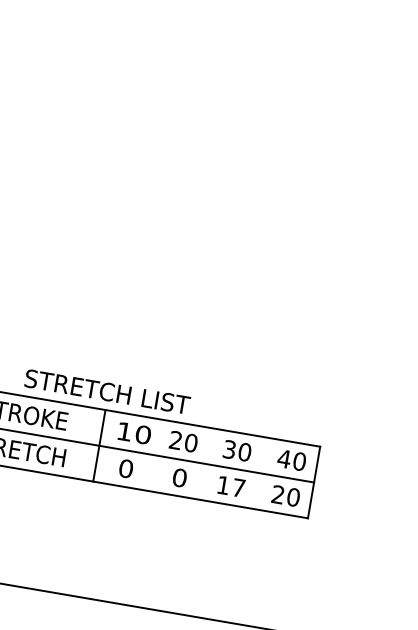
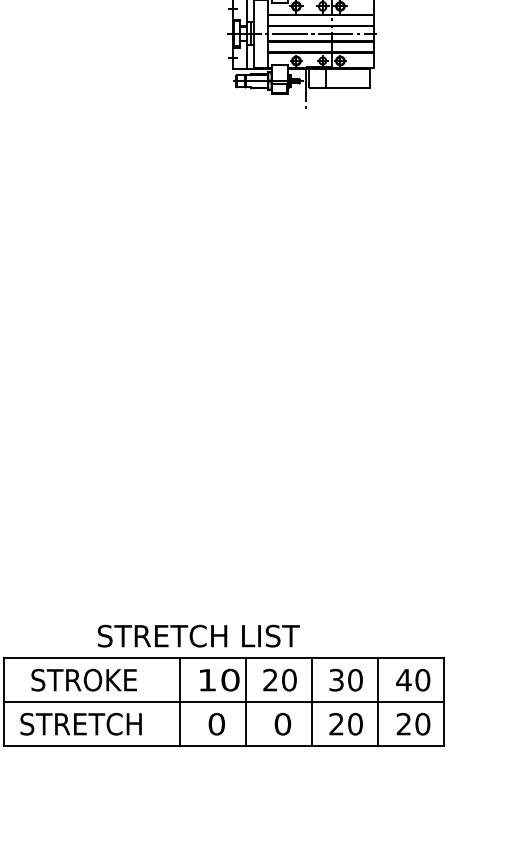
text: (107, 391) -> (198, 635), moved
line: (153, 455) -> (246, 702), added
line: (206, 464) -> (312, 702), added
line: (260, 473) -> (378, 702), added
text: (230, 486) -> (345, 723), 17 -> 20

